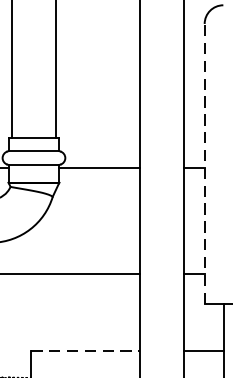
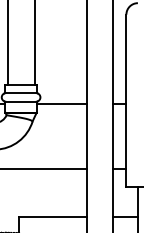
line: (204, 163) -> (126, 100), dashed -> solid
line: (86, 351) -> (53, 216), dashed -> solid

